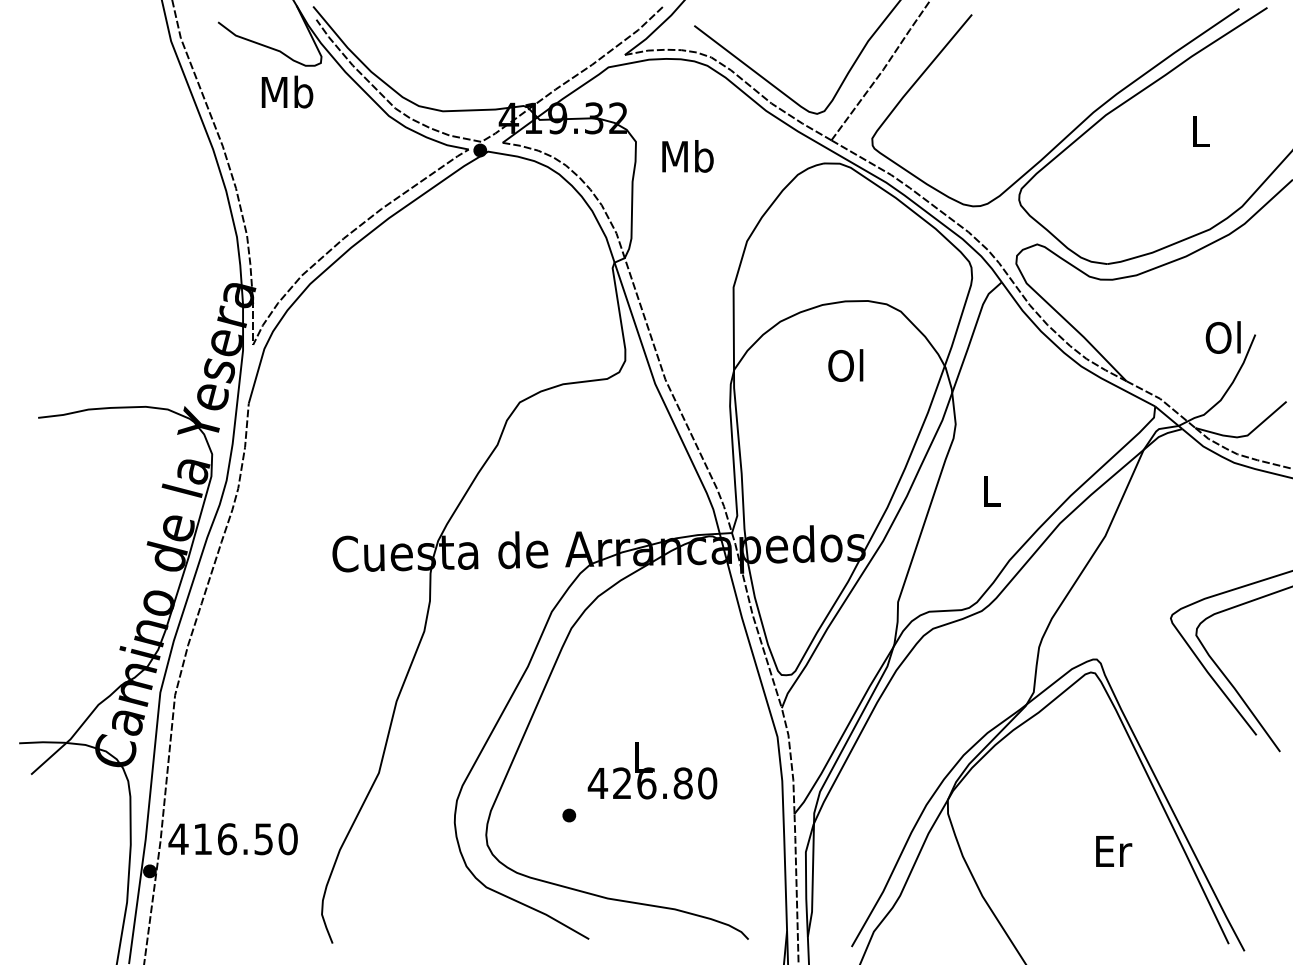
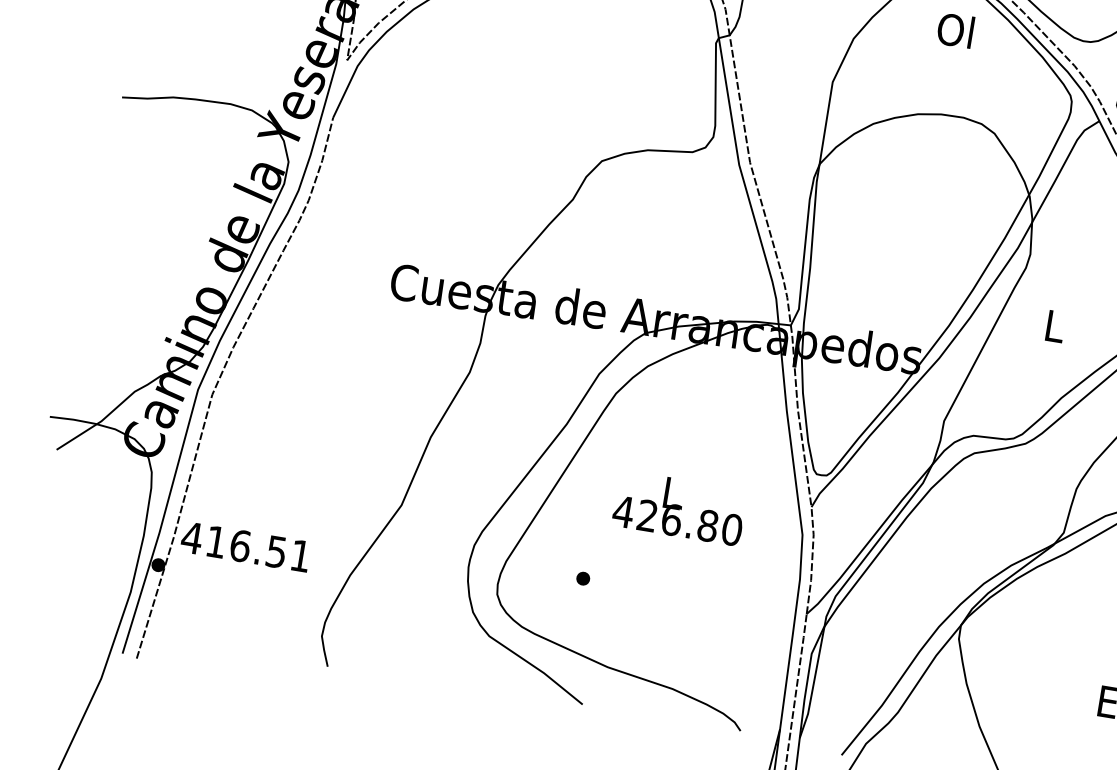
text: (845, 365) -> (955, 30), moved
text: (652, 770) -> (679, 508), moved
text: (287, 839) -> (300, 556), 416.50 -> 416.51

